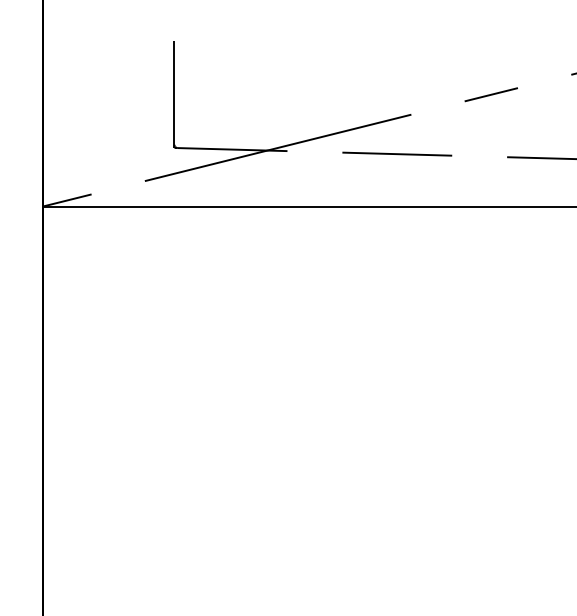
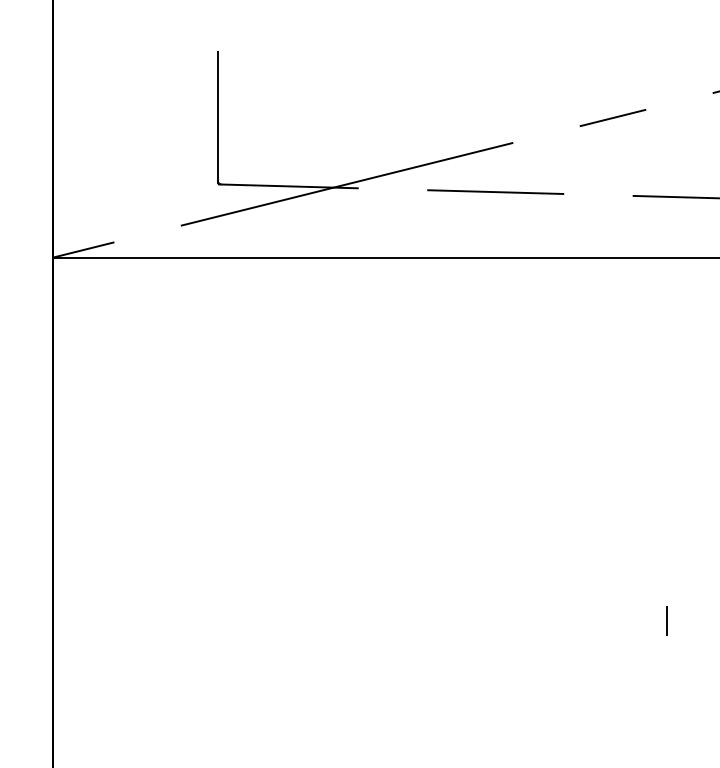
line: (534, 497) -> (666, 620), added

